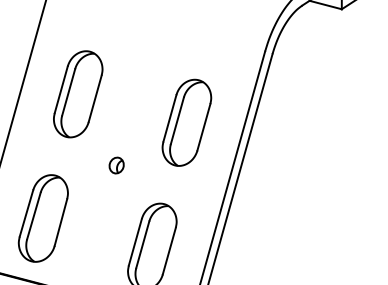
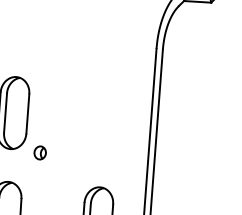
part: (186, 122) -> (104, 118), removed
part: (116, 165) -> (40, 152), moved

